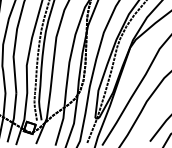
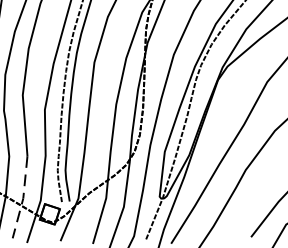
line: (13, 118) -> (22, 198), solid -> dashed

